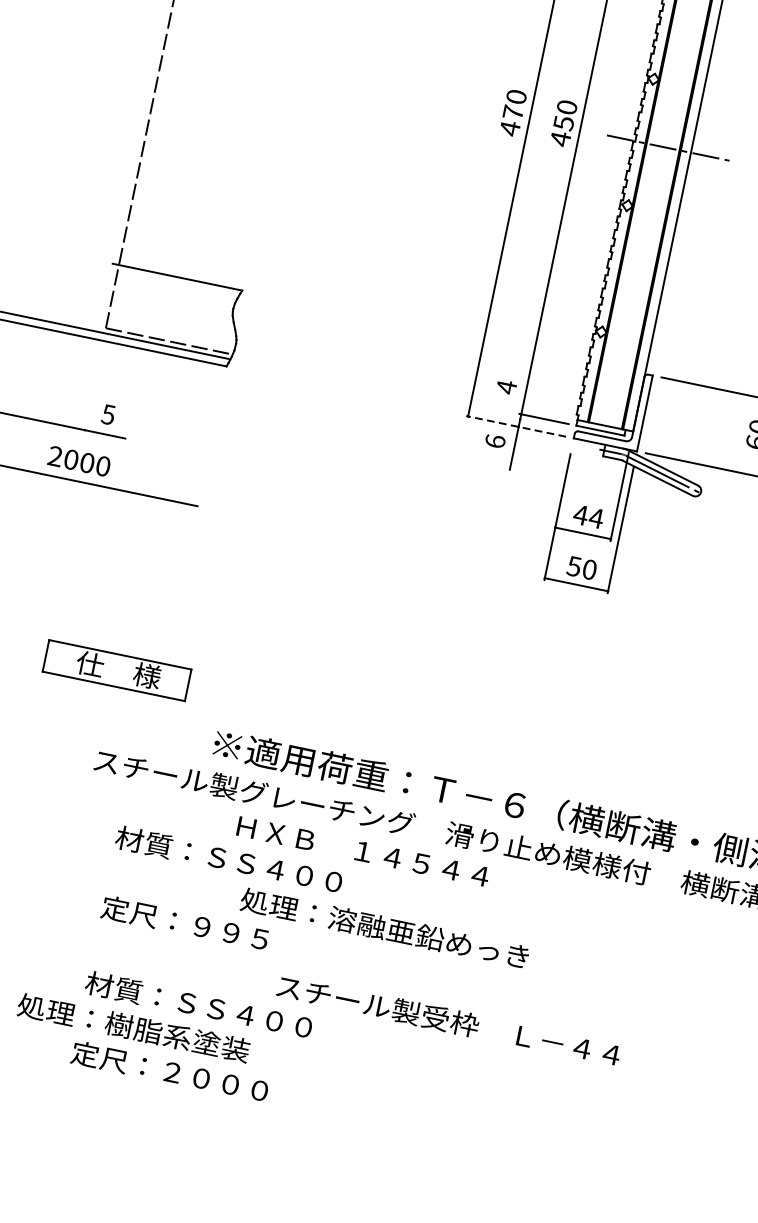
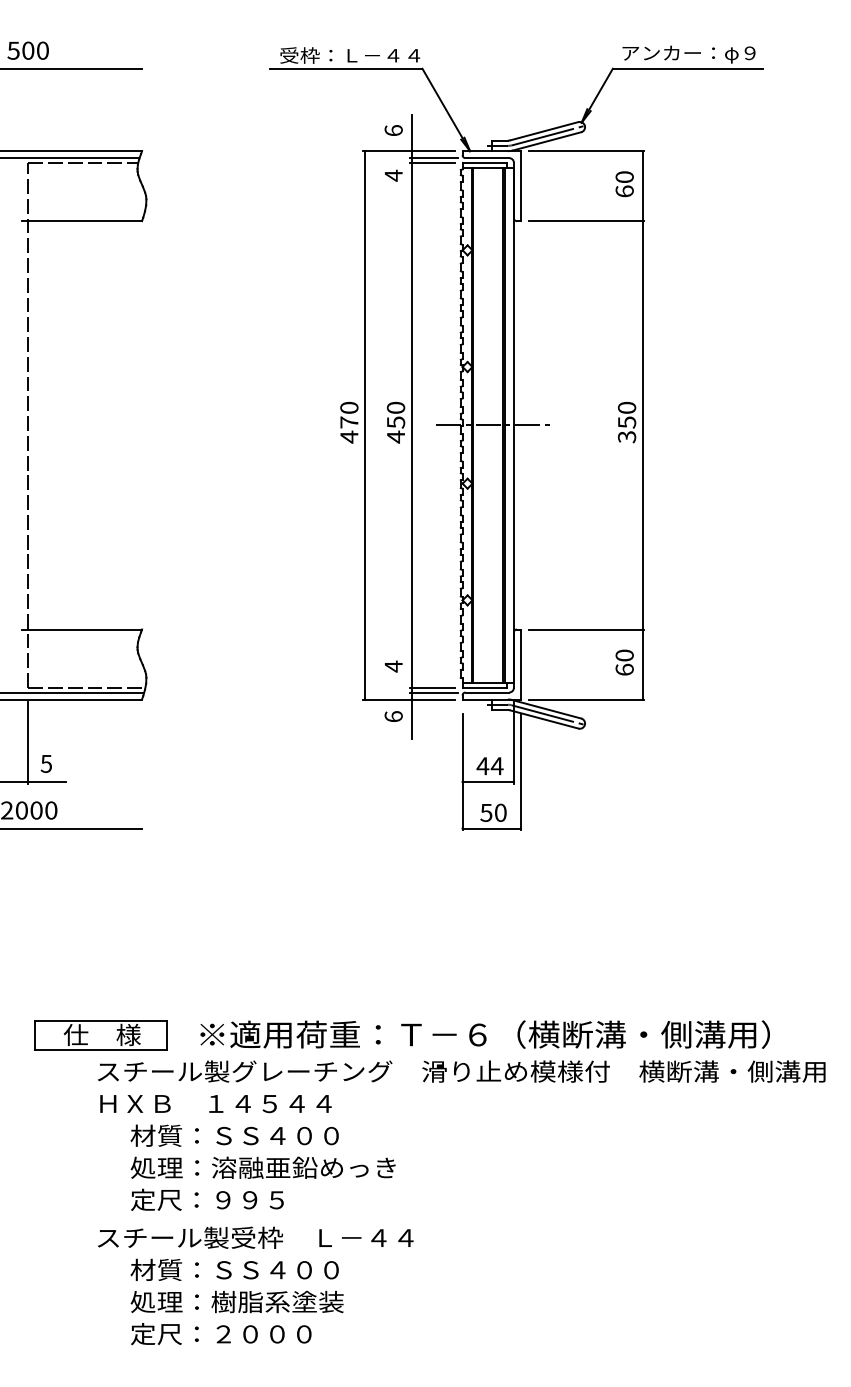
line: (93, 387) -> (28, 742), added
line: (543, 424) -> (433, 692), added
line: (515, 426) -> (408, 699), dashed -> solid
part: (116, 670) -> (100, 1035), moved
text: (362, 852) -> (215, 1104), moved
text: (384, 927) -> (262, 1167), moved
text: (448, 1020) -> (255, 1237), moved
text: (133, 1027) -> (236, 1301), moved

